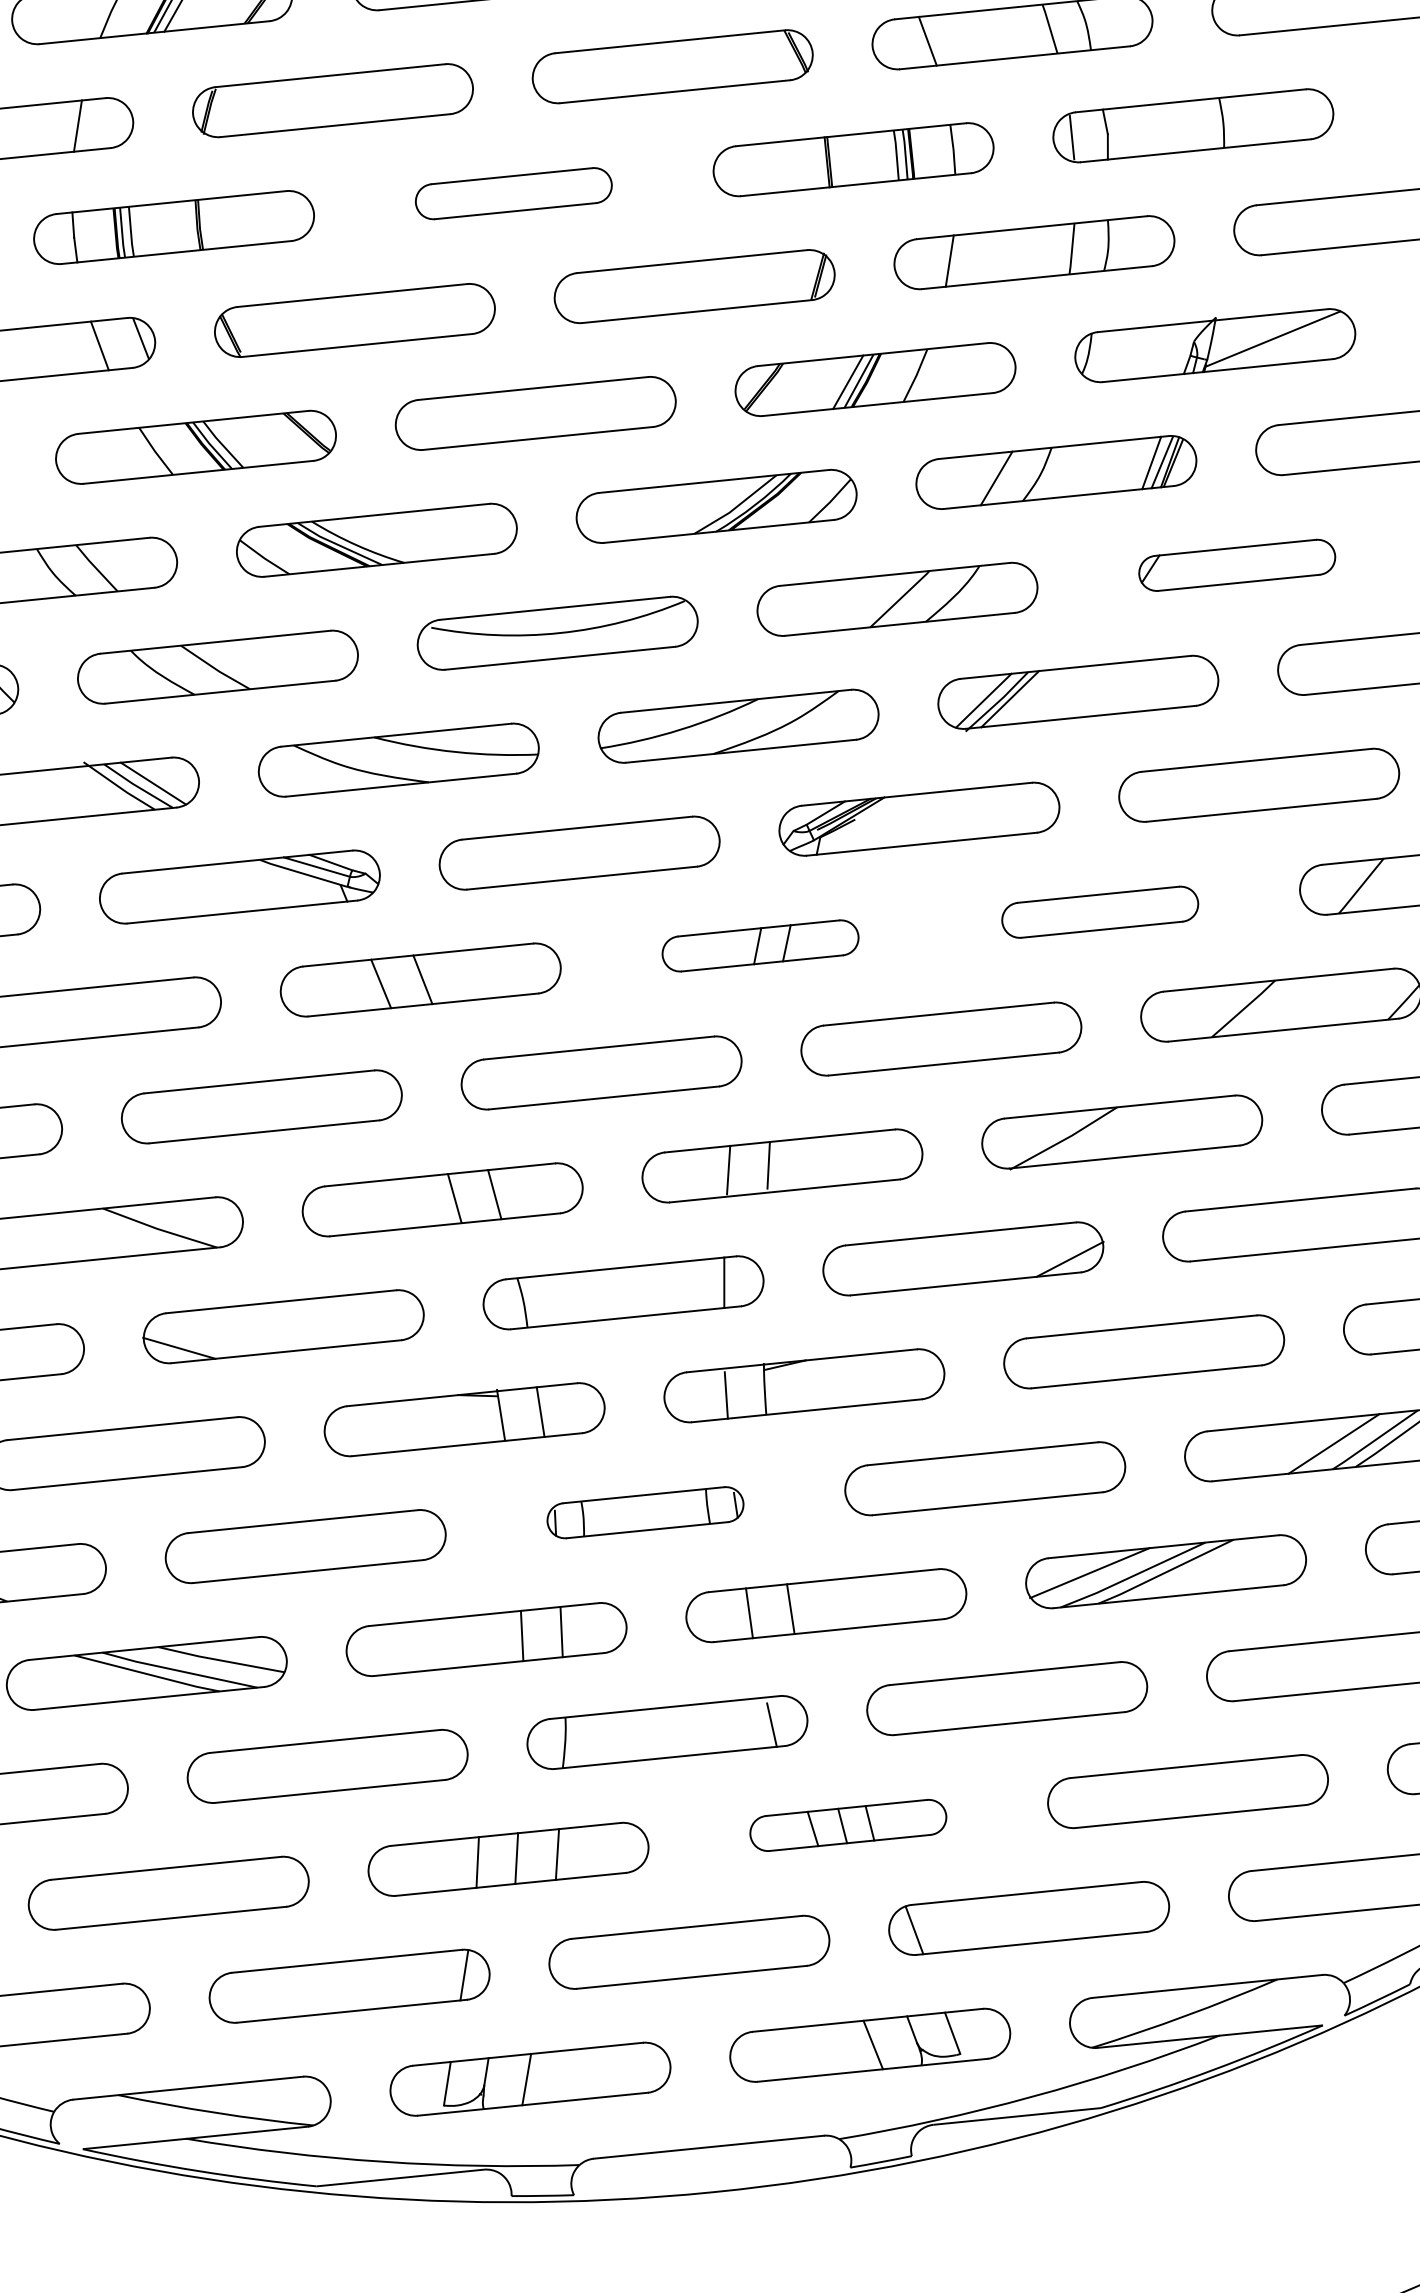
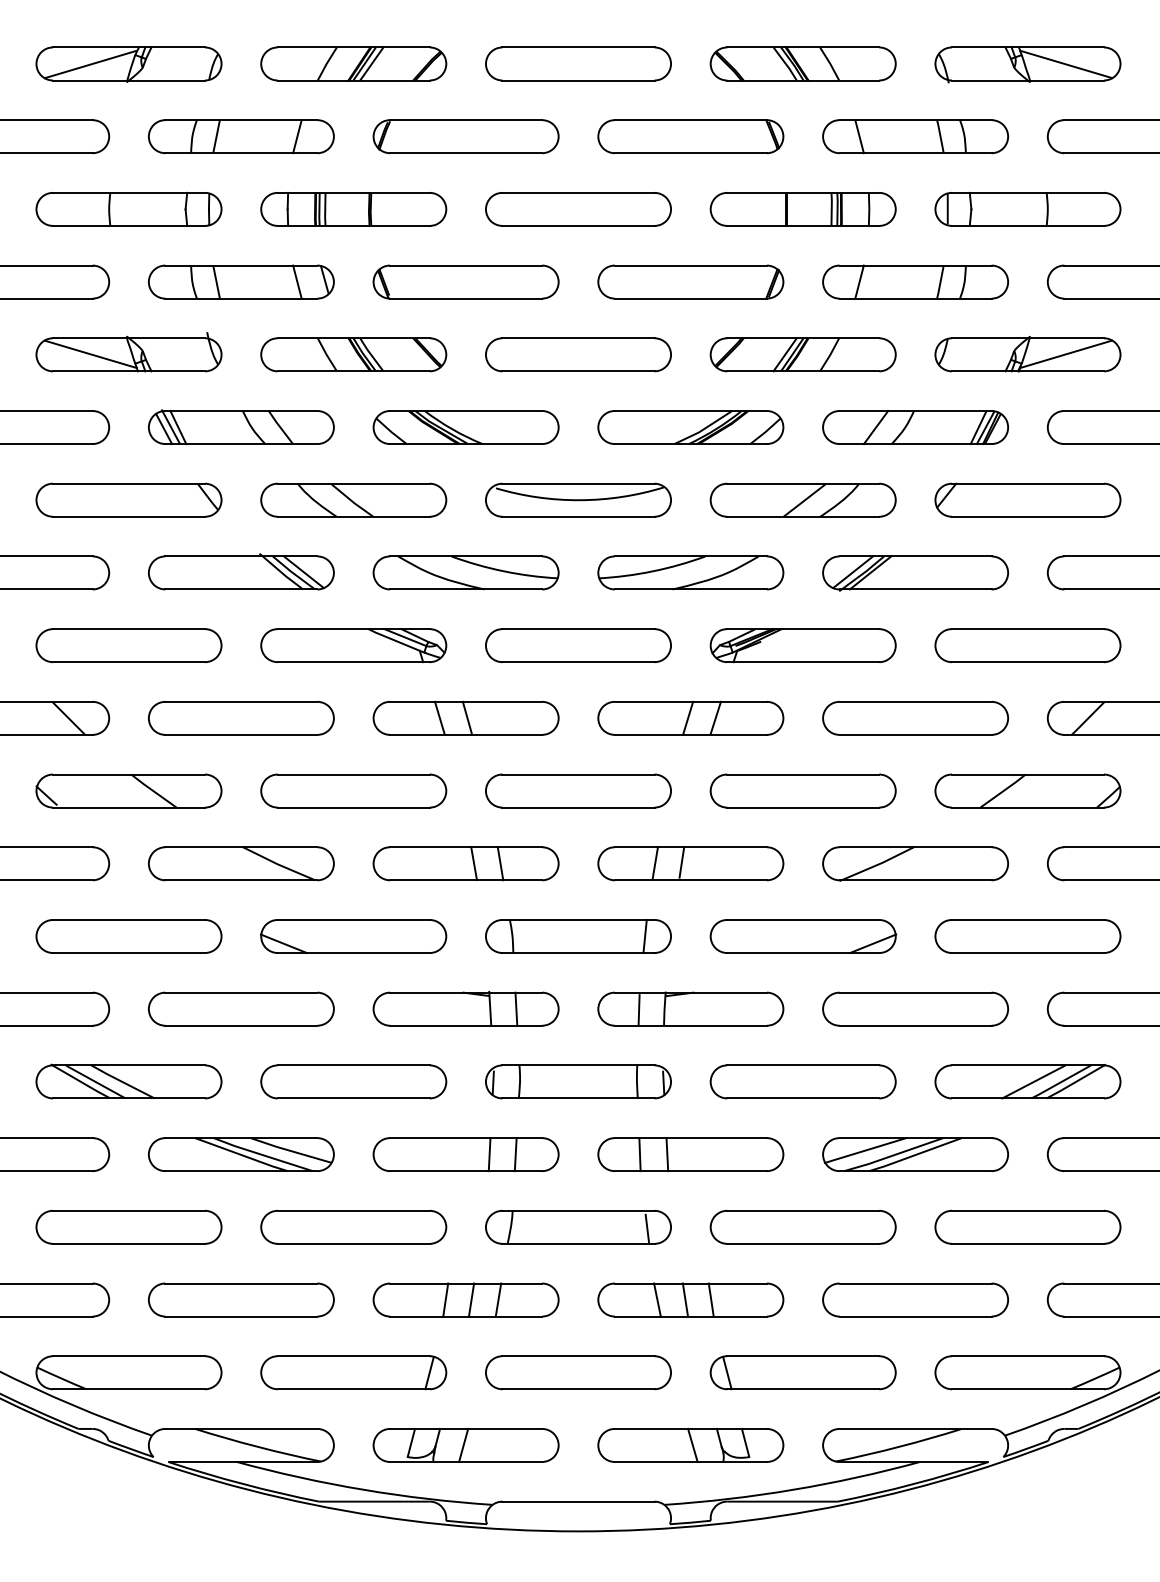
part: (513, 193) -> (578, 209), size x1.43
part: (1236, 564) -> (1027, 499), size x1.43
part: (1100, 912) -> (915, 718), size x1.43
part: (759, 944) -> (690, 717), size x1.43
part: (645, 1512) -> (578, 1081), size x1.43
part: (847, 1824) -> (690, 1299), size x1.43

